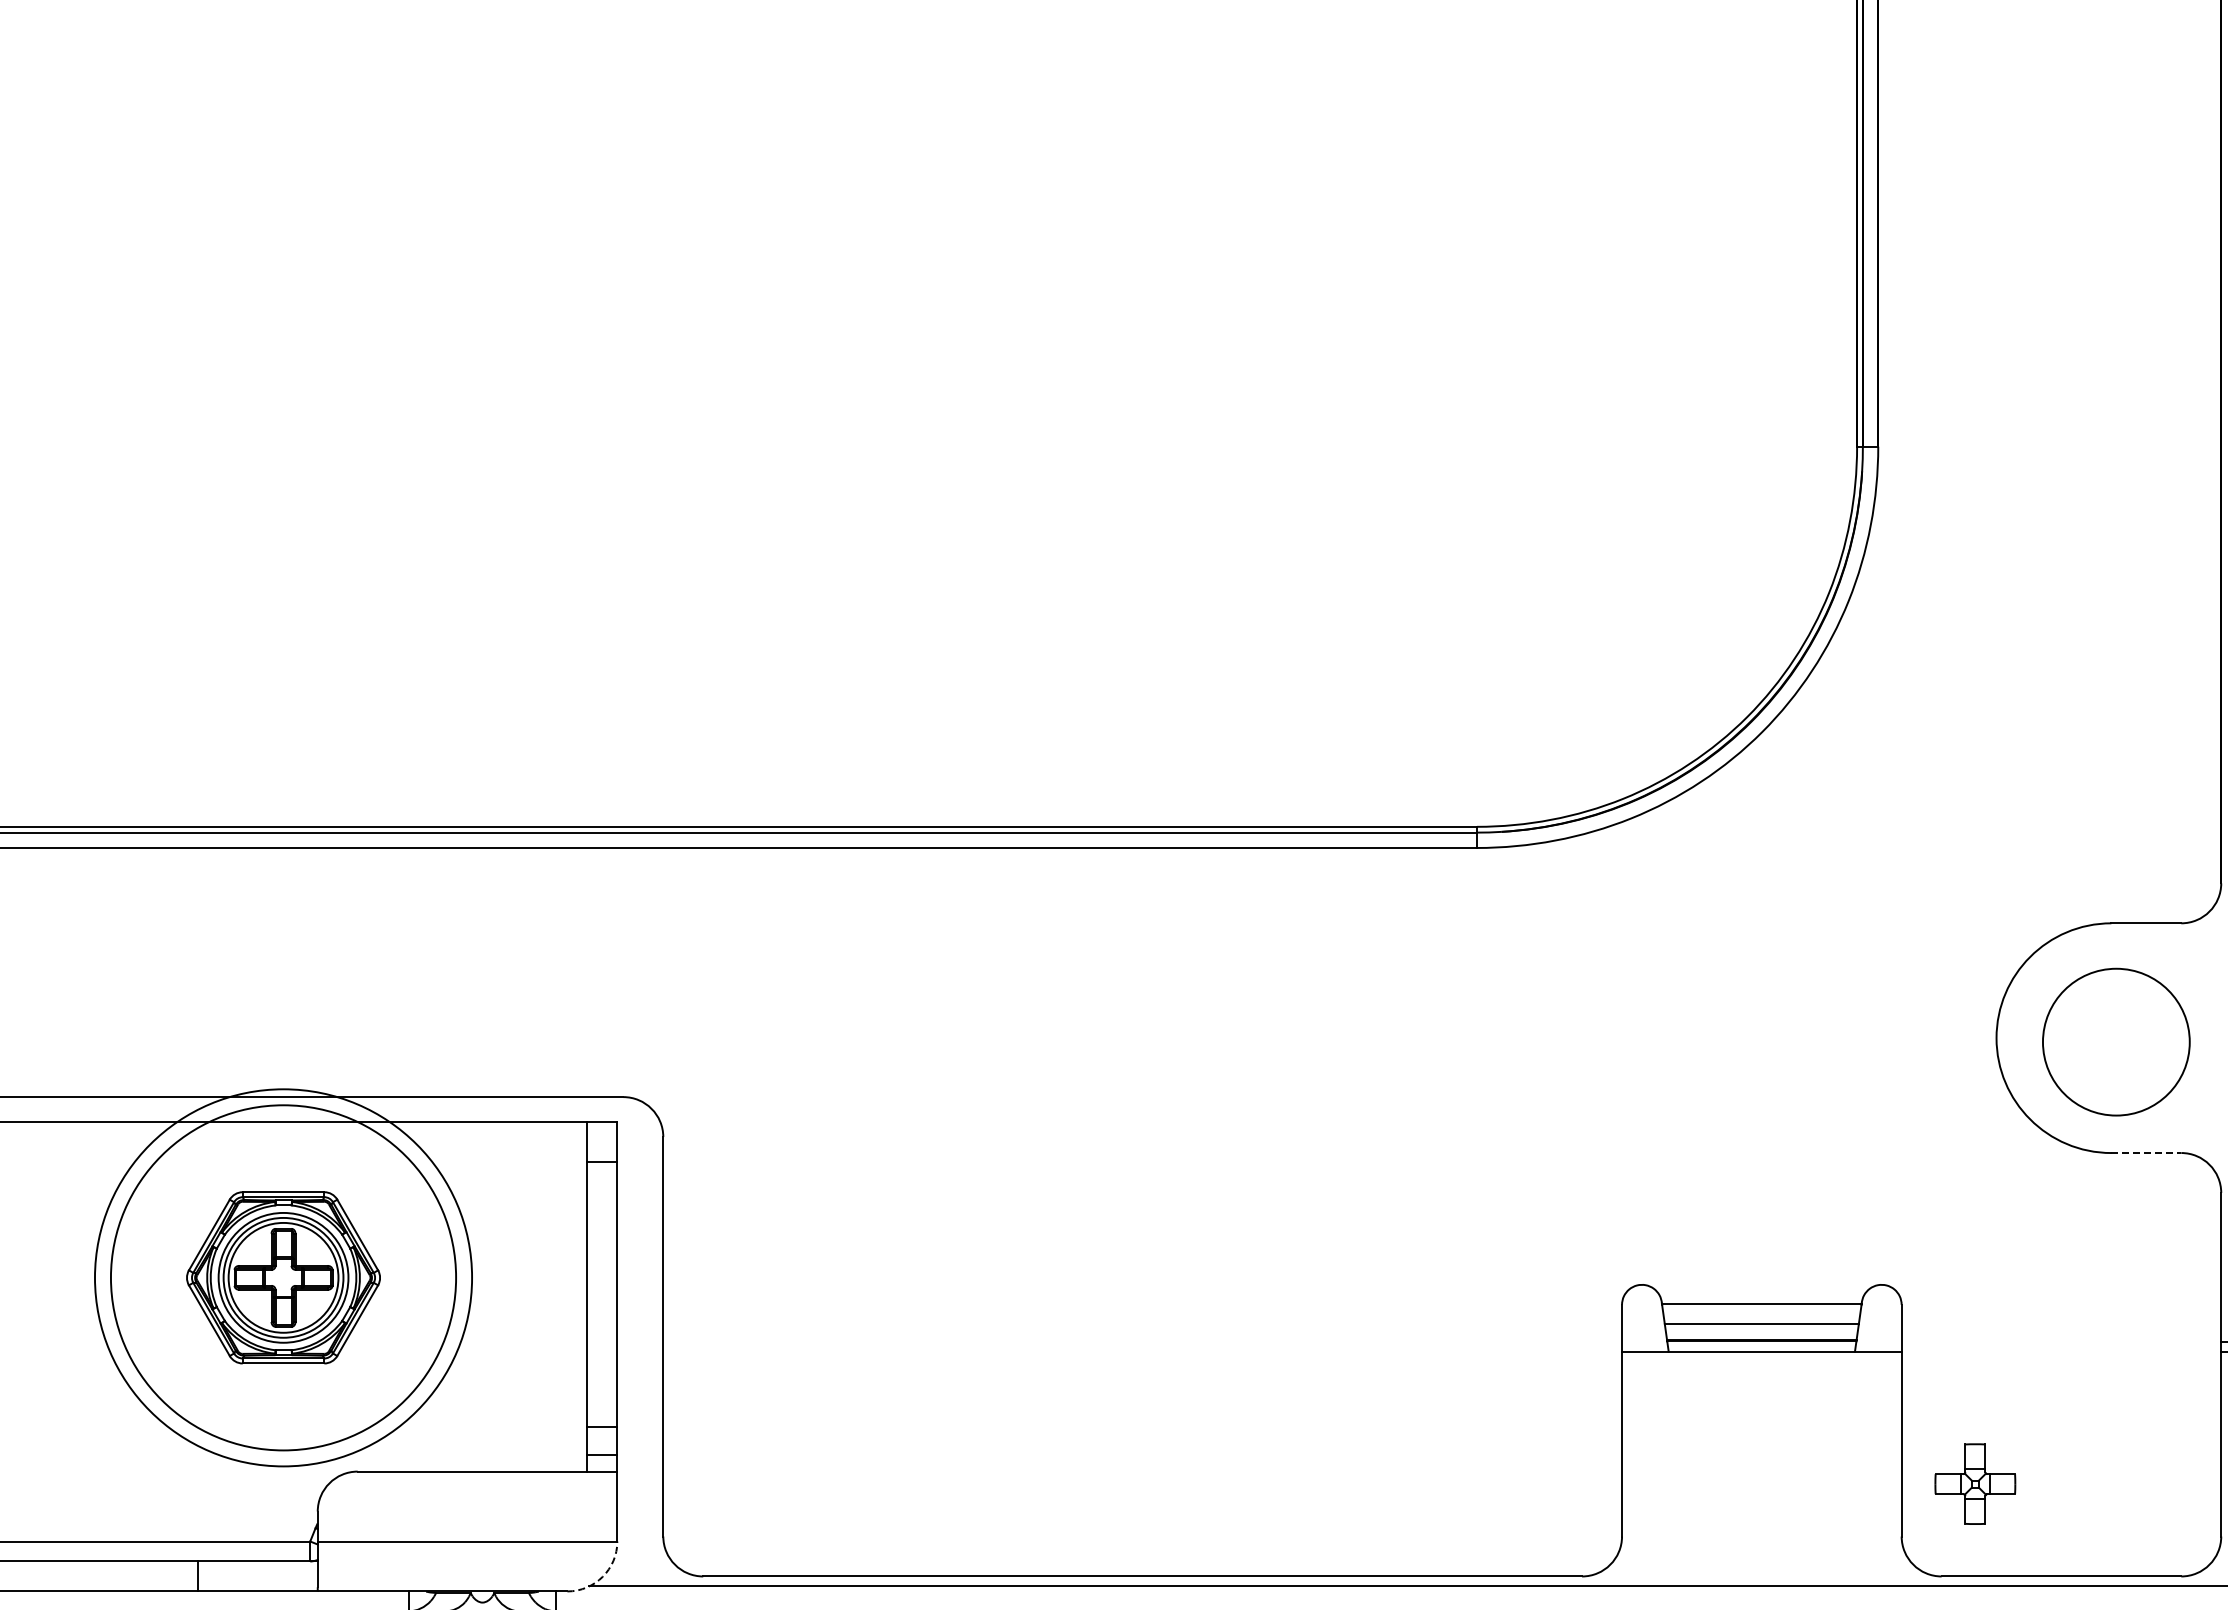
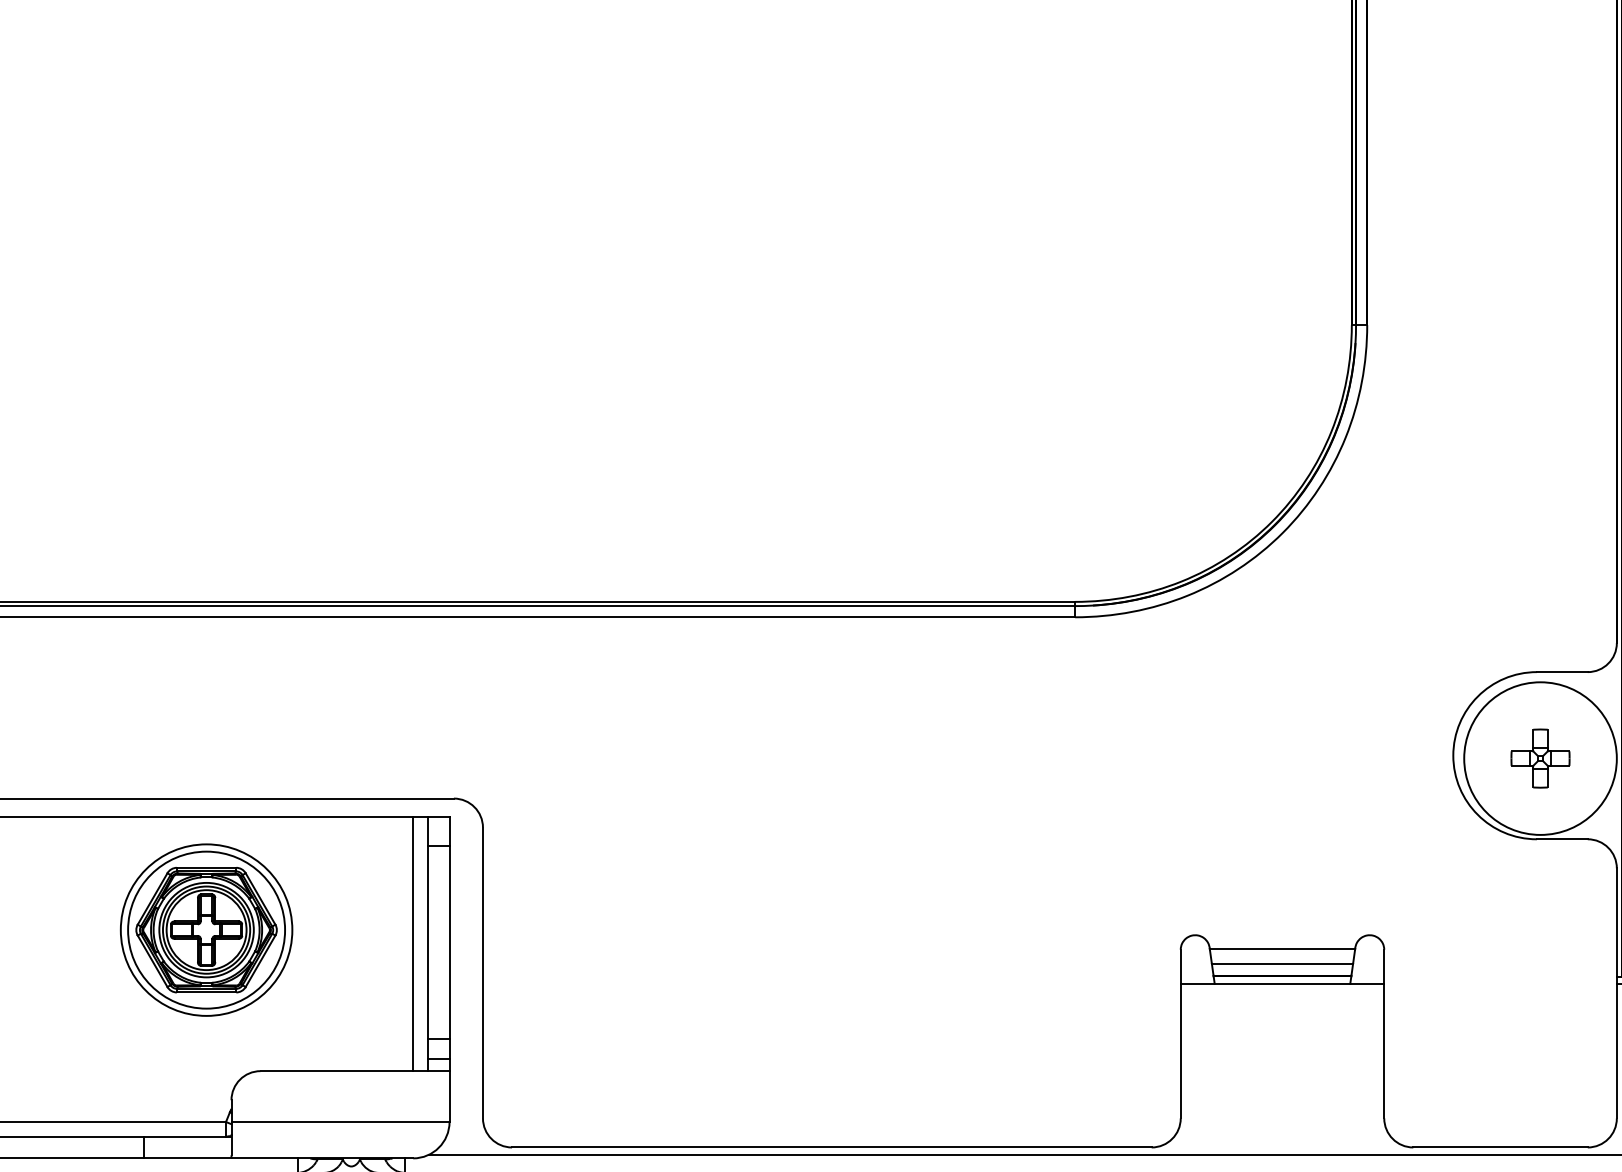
circle: (2116, 1042) -> (1540, 758), size x1.43
line: (2146, 1153) -> (1562, 839), dashed -> solid
circle: (283, 1277) -> (206, 929), size x0.62
circle: (283, 1277) -> (206, 929), size x0.62
line: (567, 1296) -> (413, 943), added
part: (1975, 1483) -> (1540, 758), moved
arc: (602, 1576) -> (438, 1147), dashed -> solid

